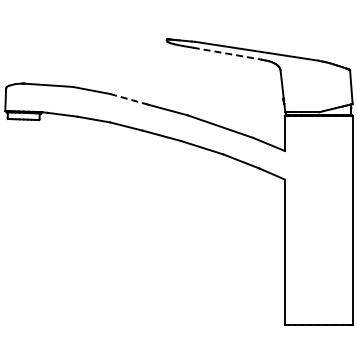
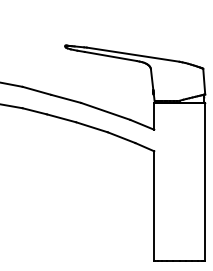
line: (227, 53) -> (110, 56), dashed -> solid
line: (129, 99) -> (37, 90), dashed -> solid

